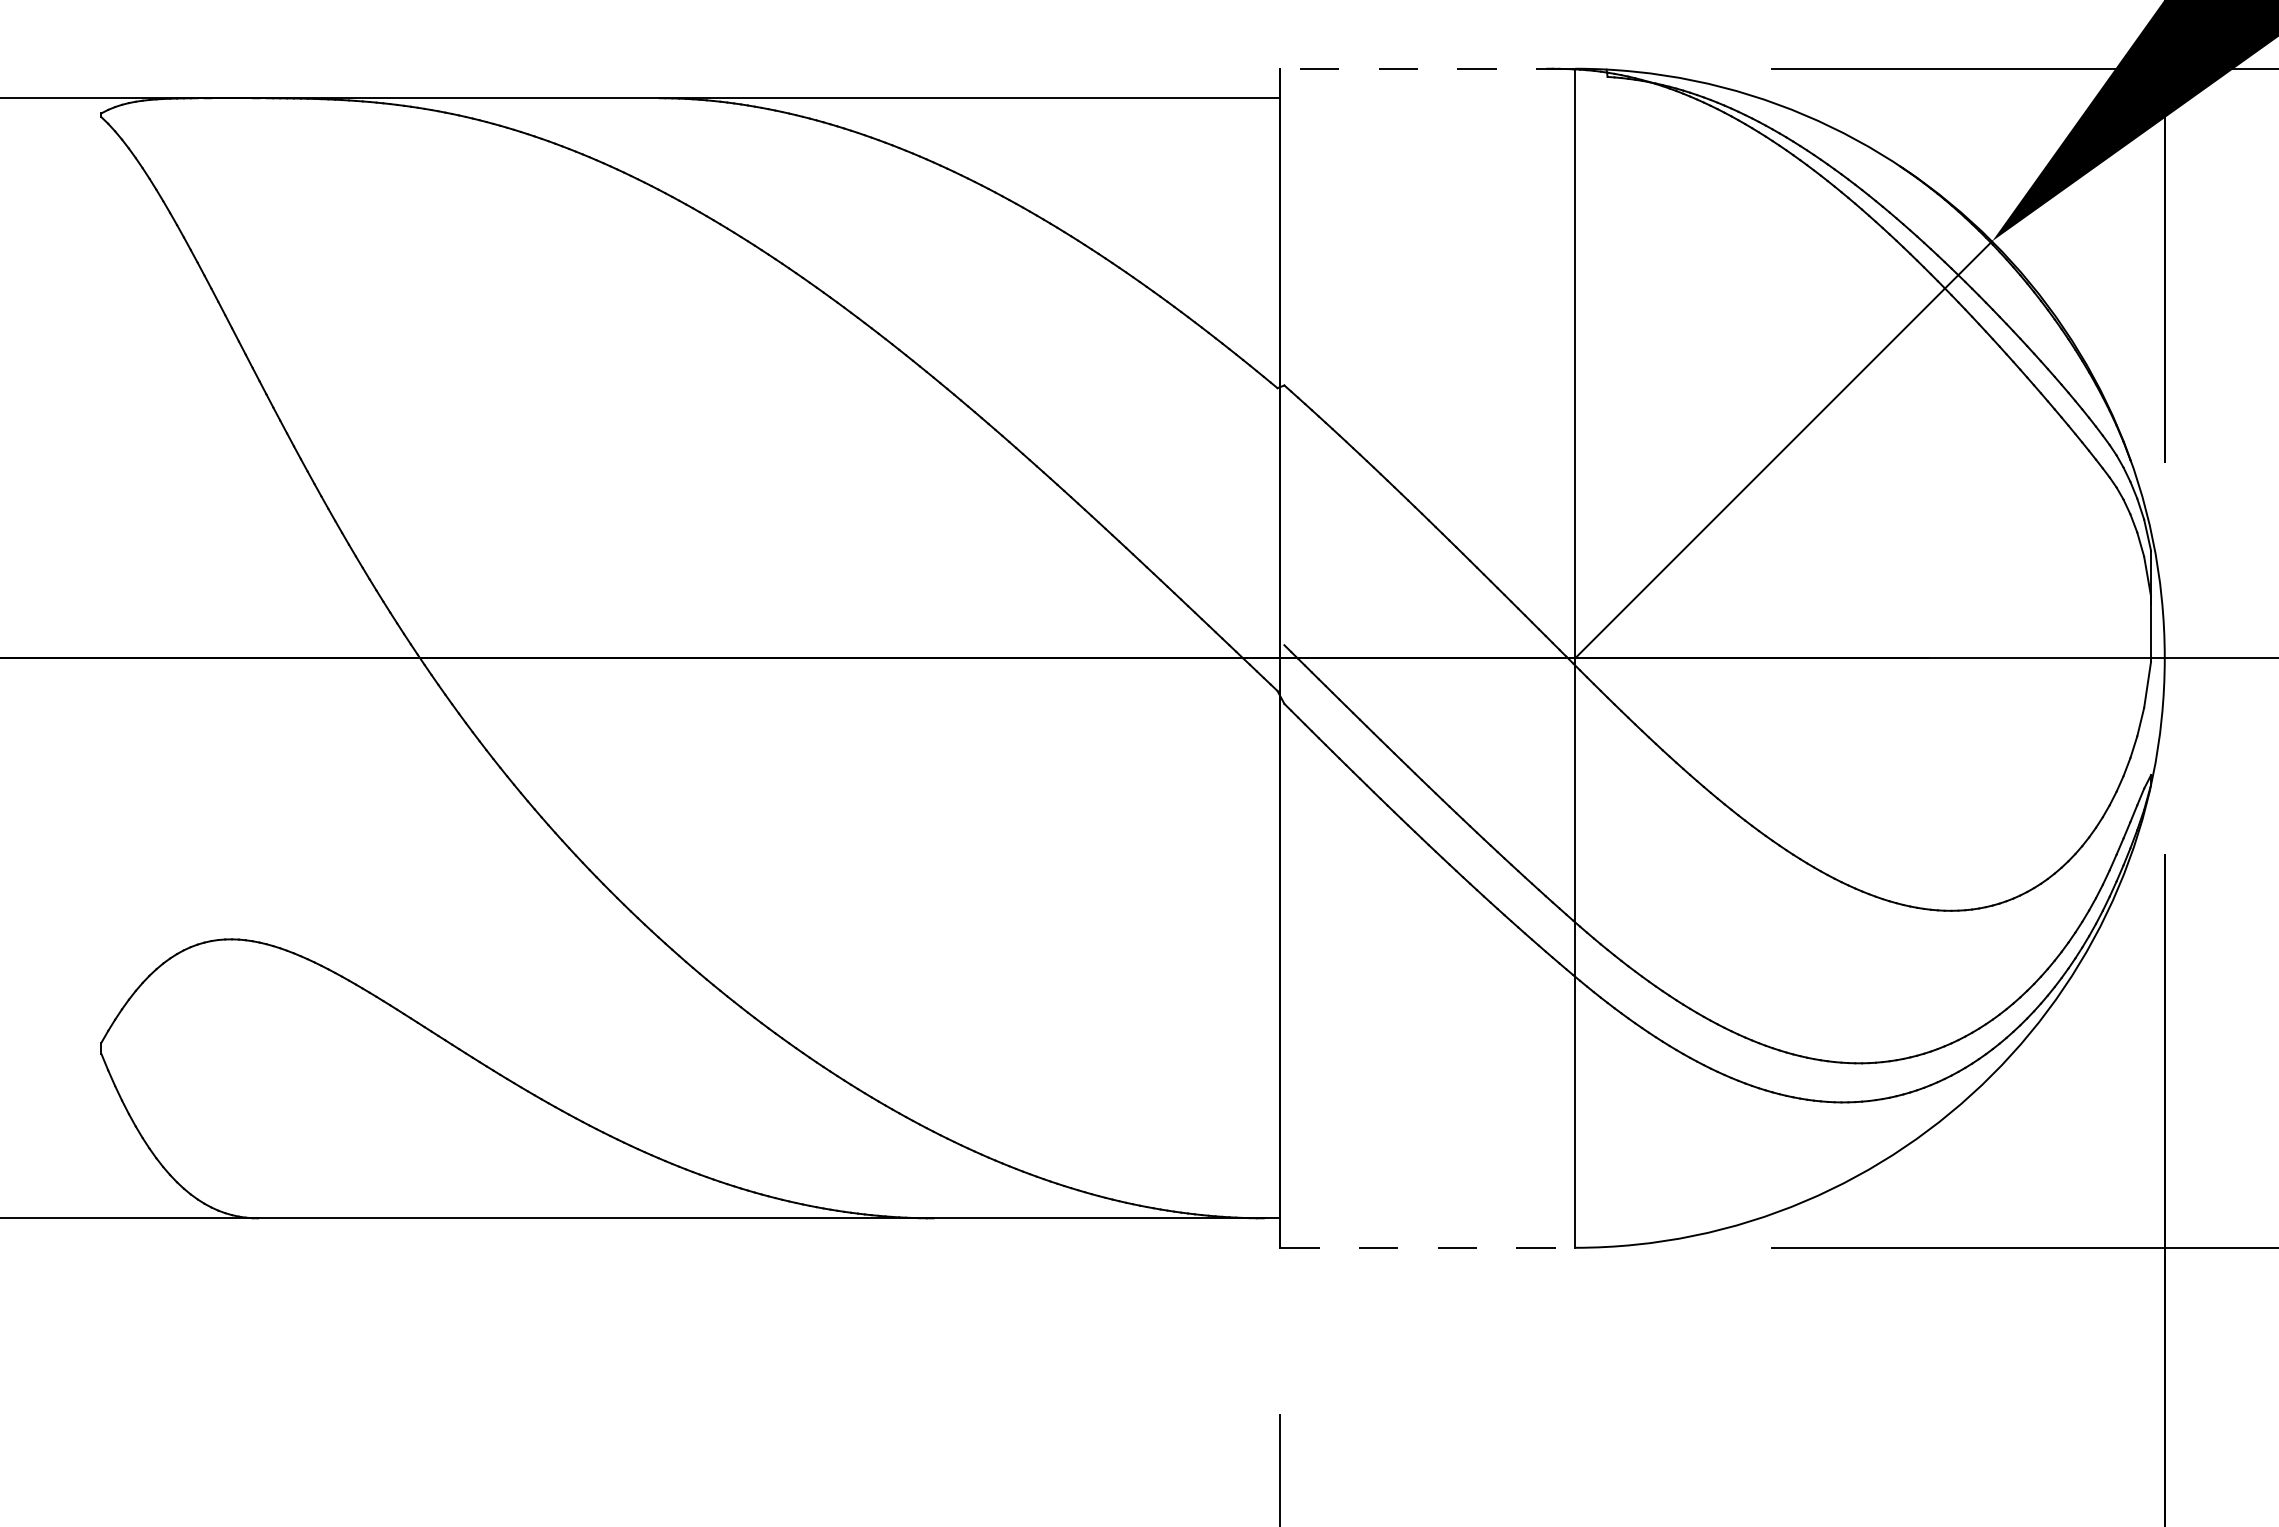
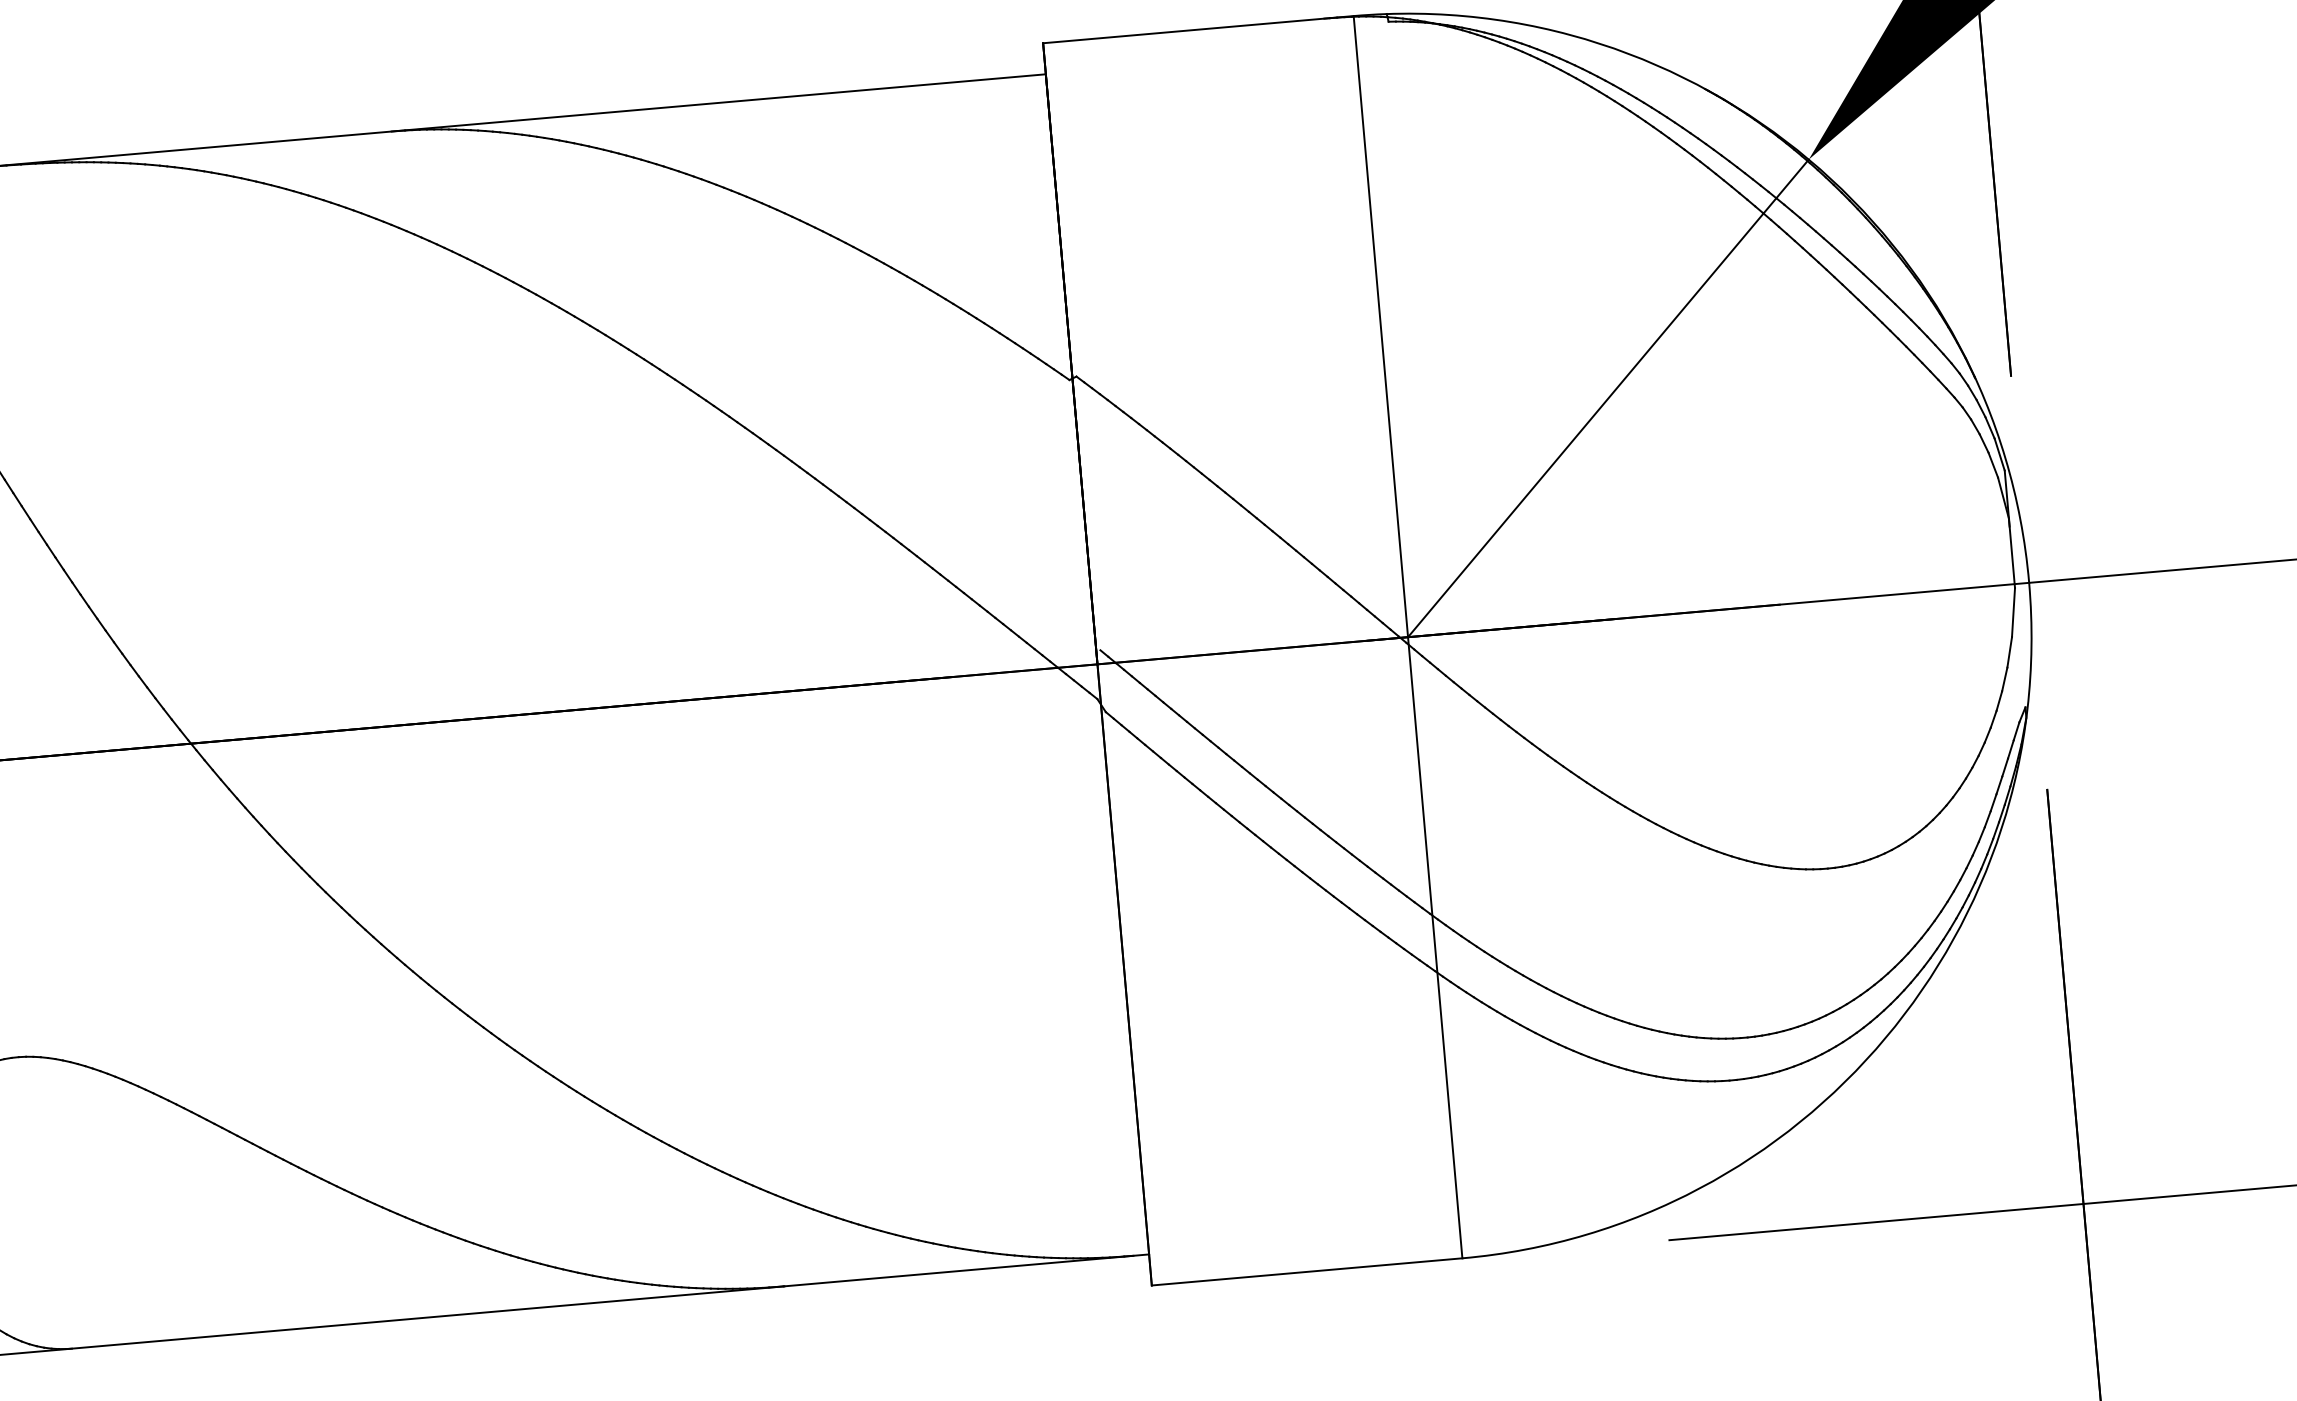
line: (1427, 68) -> (1198, 29), dashed -> solid
line: (1428, 1247) -> (1307, 1271), dashed -> solid

